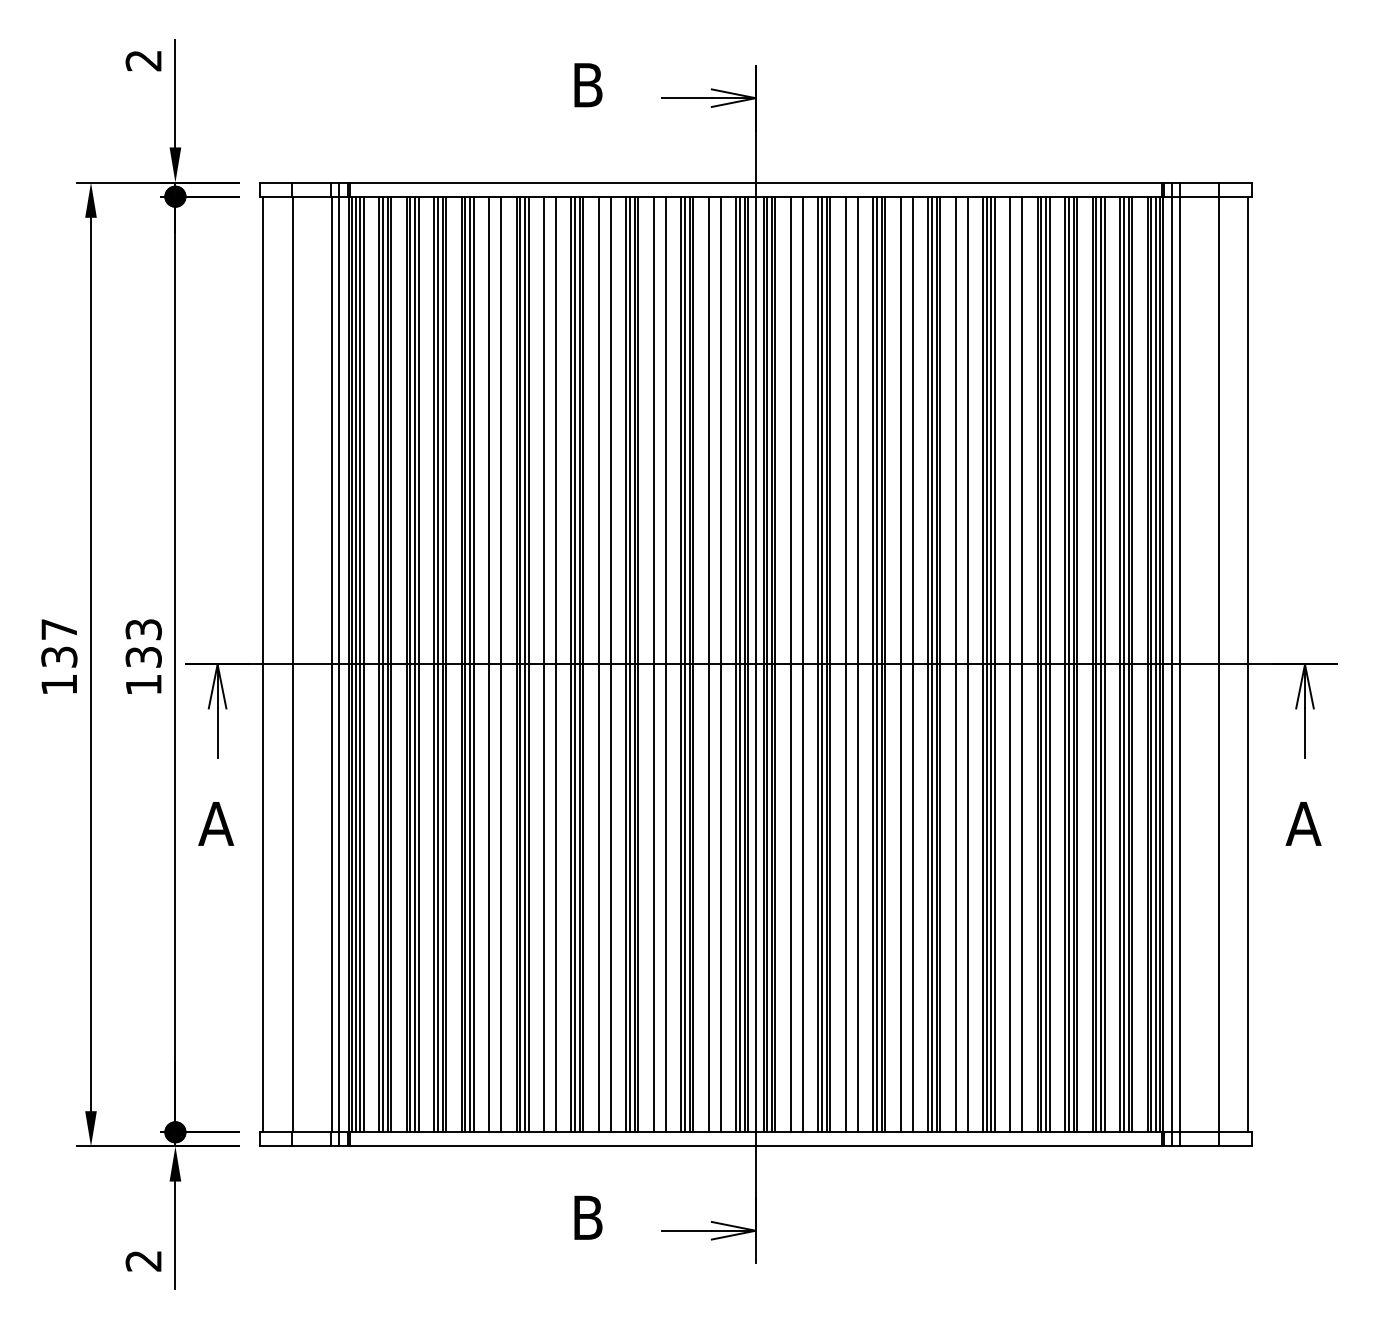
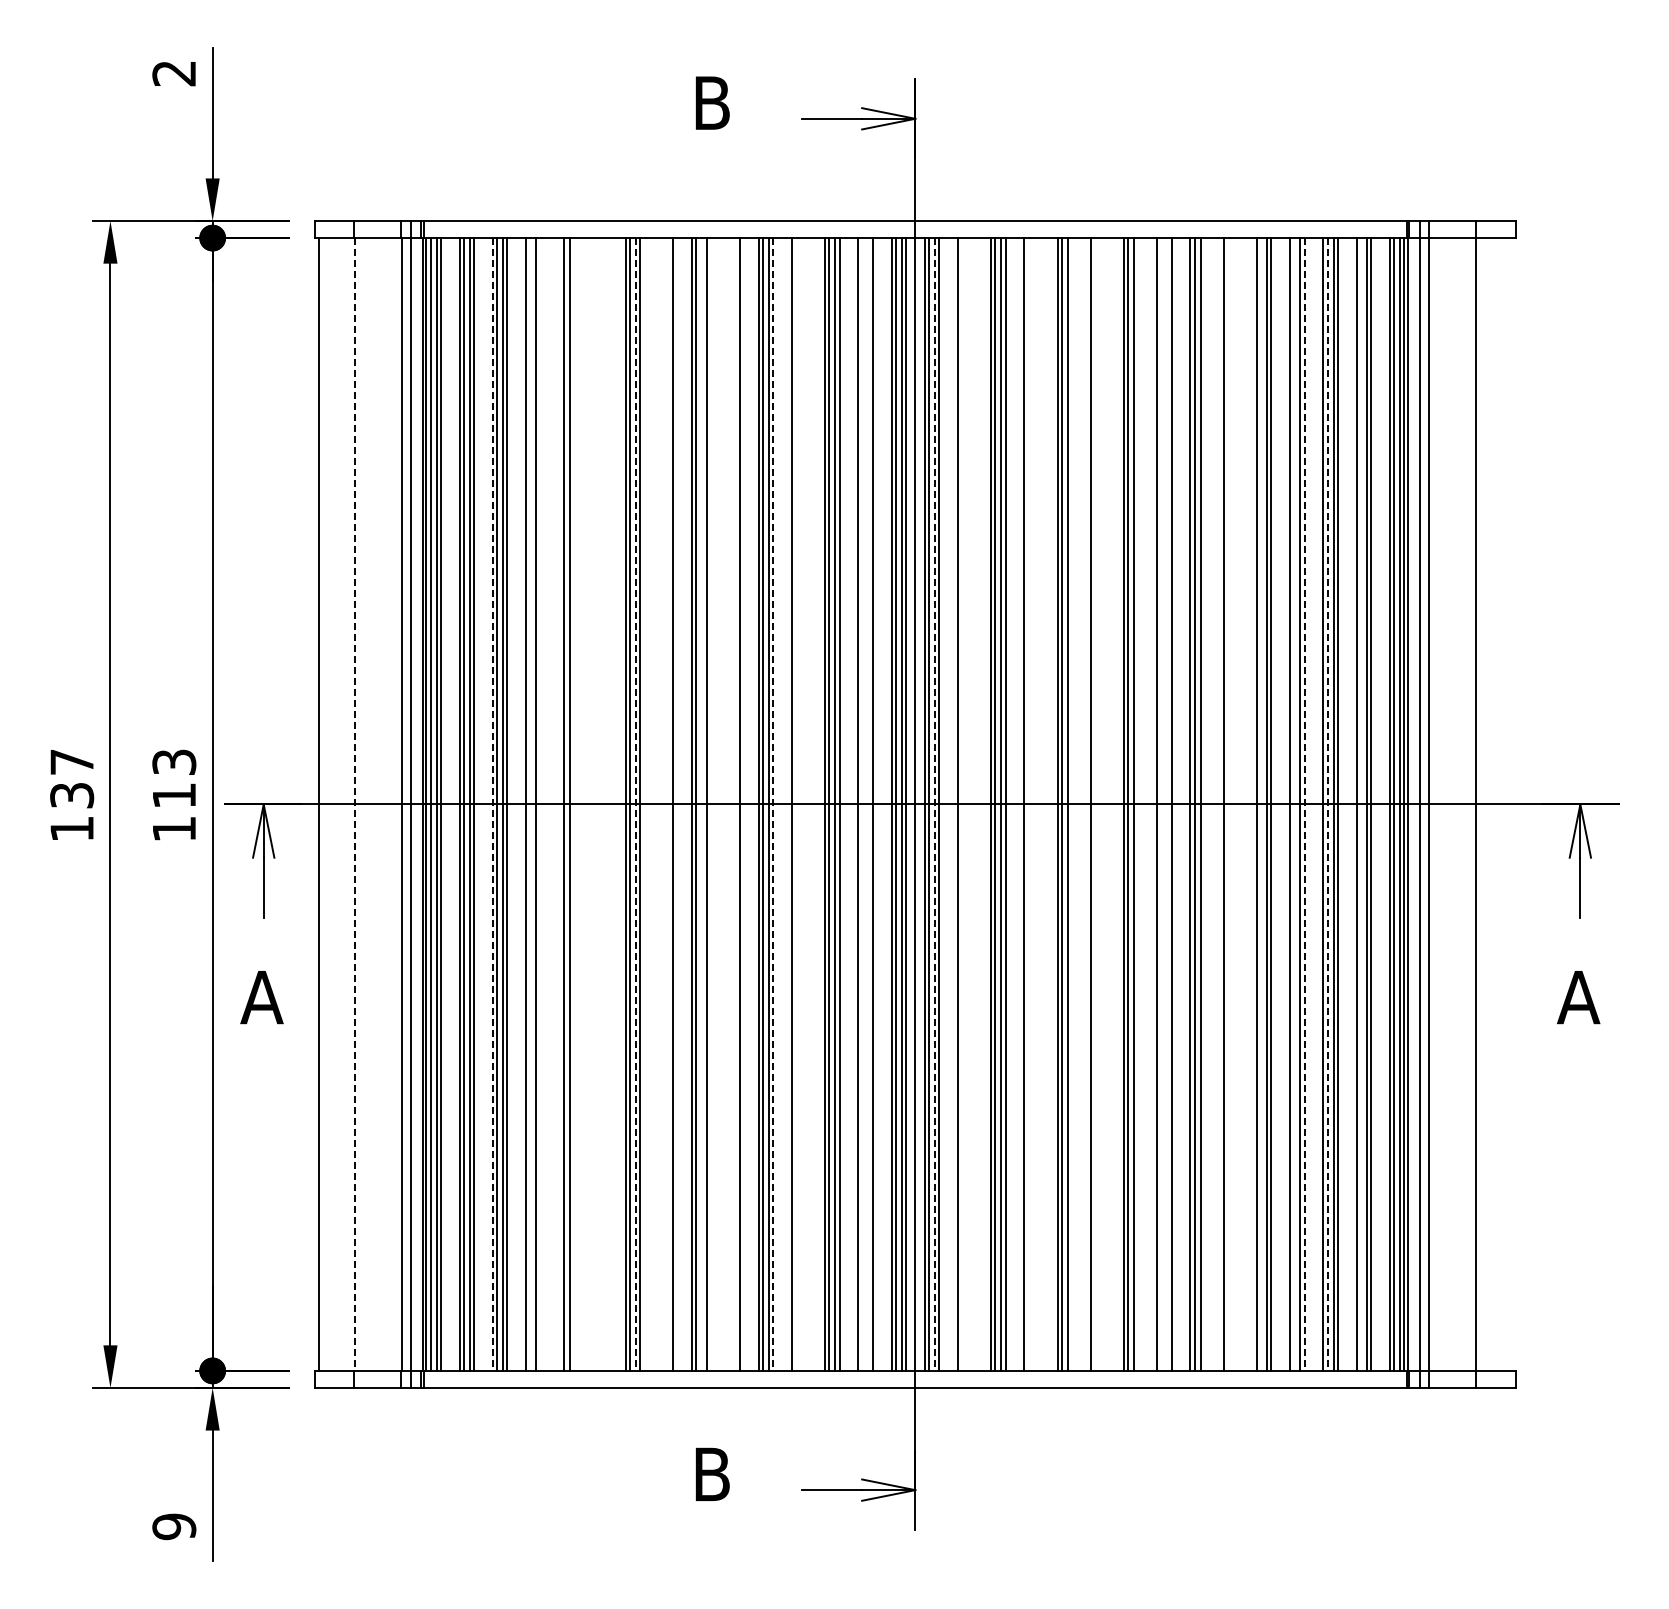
text: (143, 657) -> (174, 795), 133 -> 113
line: (293, 664) -> (355, 804), solid -> dashed
line: (406, 664) -> (492, 804), solid -> dashed
line: (437, 664) -> (530, 804), removed
line: (446, 664) -> (540, 804), removed
line: (461, 664) -> (559, 804), removed
line: (473, 664) -> (573, 804), removed
line: (489, 664) -> (592, 804), removed
line: (501, 664) -> (607, 804), removed
line: (524, 664) -> (635, 804), solid -> dashed
line: (543, 664) -> (658, 804), removed
line: (579, 664) -> (702, 804), removed
line: (598, 664) -> (725, 804), removed
line: (638, 664) -> (773, 804), solid -> dashed
line: (665, 664) -> (806, 804), removed
line: (771, 664) -> (934, 804), solid -> dashed
line: (802, 664) -> (972, 804), removed
line: (857, 664) -> (1038, 804), removed
line: (885, 664) -> (1072, 804), removed
line: (912, 664) -> (1105, 804), removed
line: (940, 664) -> (1138, 804), removed
line: (994, 664) -> (1204, 804), removed
line: (1022, 664) -> (1238, 804), removed
line: (1041, 664) -> (1261, 804), removed
line: (1068, 664) -> (1294, 804), removed
line: (1077, 664) -> (1304, 804), solid -> dashed
line: (1096, 664) -> (1327, 804), solid -> dashed
line: (1123, 664) -> (1360, 804), removed
line: (1248, 664) -> (1511, 804), removed
text: (143, 1260) -> (174, 1526), 2 -> 9

